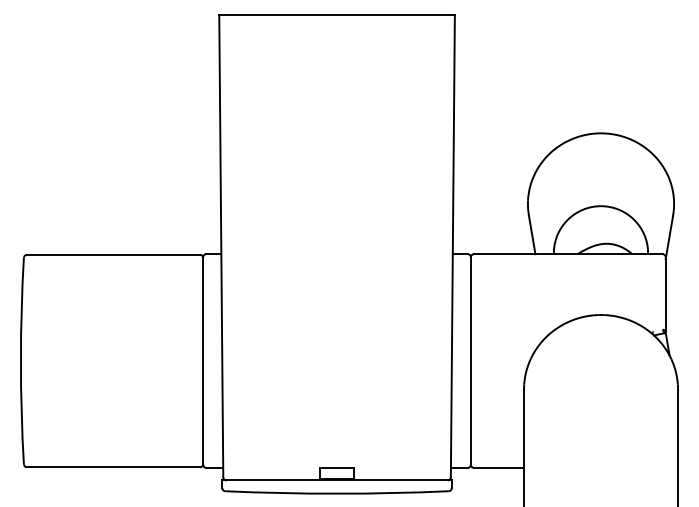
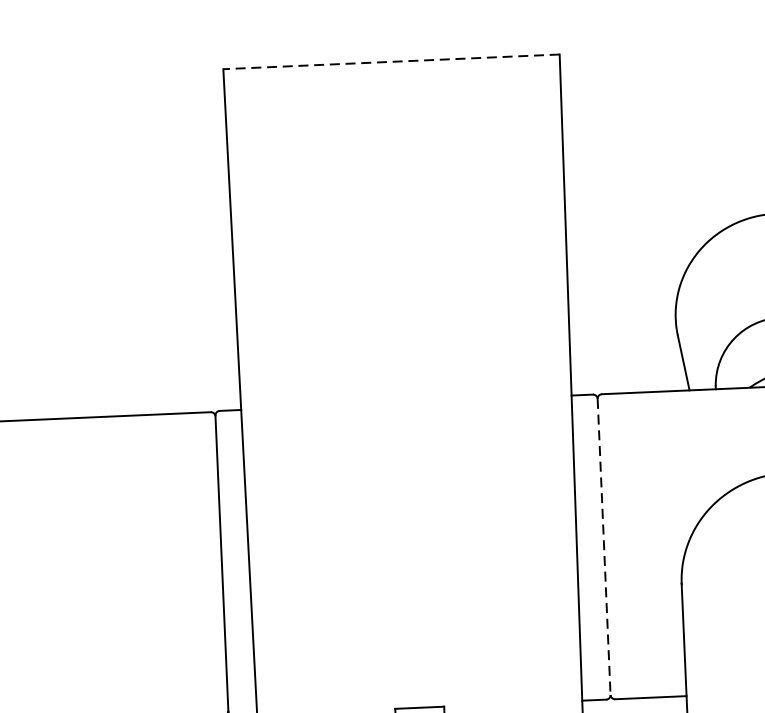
line: (337, 15) -> (392, 61), solid -> dashed
line: (470, 361) -> (603, 547), solid -> dashed

